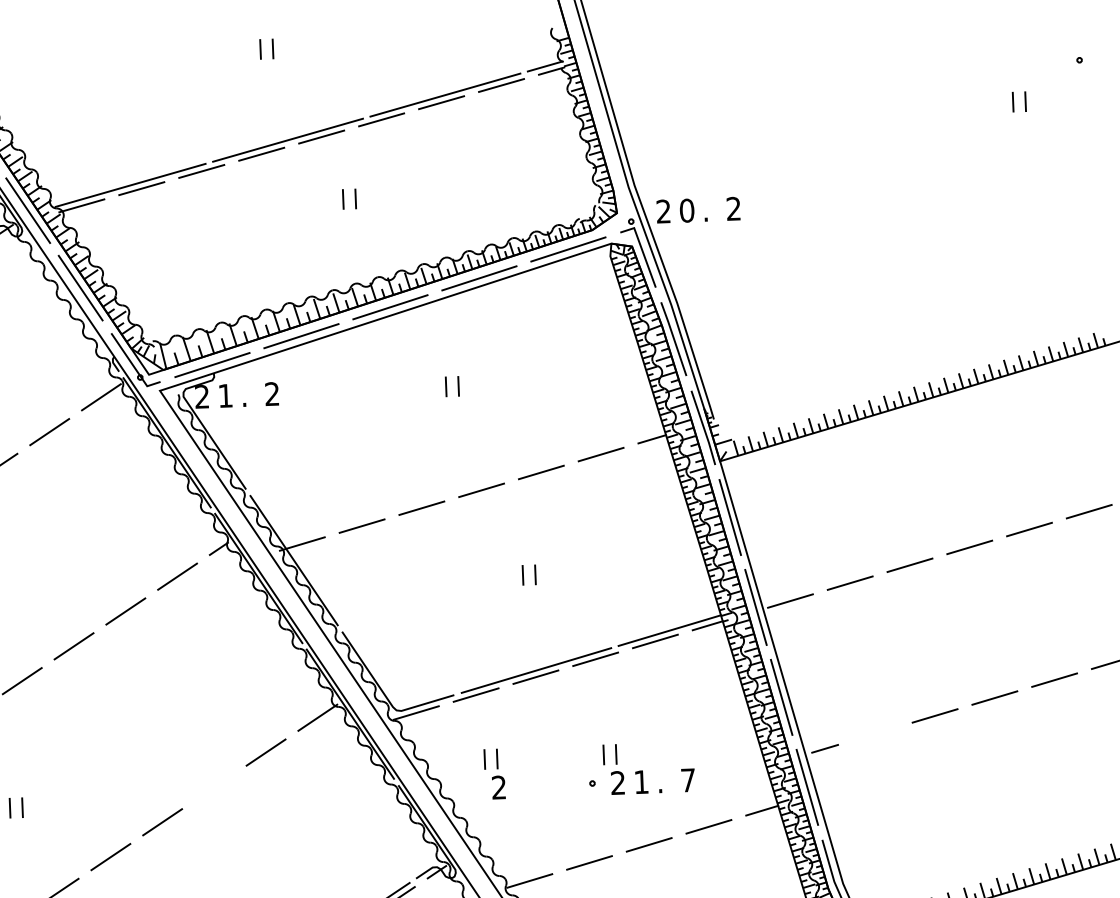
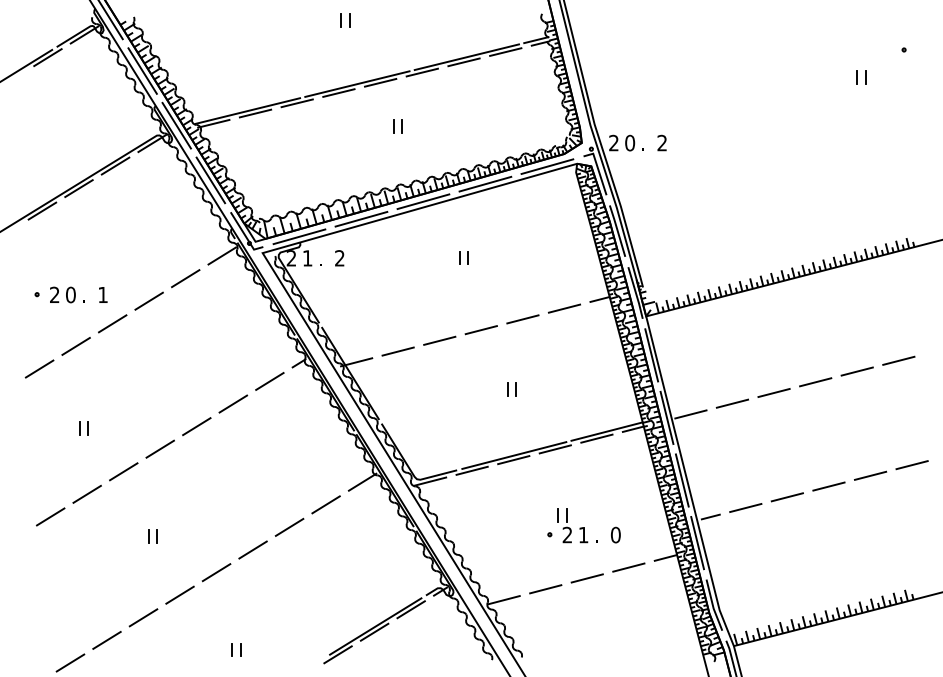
line: (874, 733) -> (745, 507), added
part: (494, 773) -> (482, 525), removed
text: (687, 779) -> (615, 534), 7 -> 0
line: (214, 786) -> (289, 526), added

